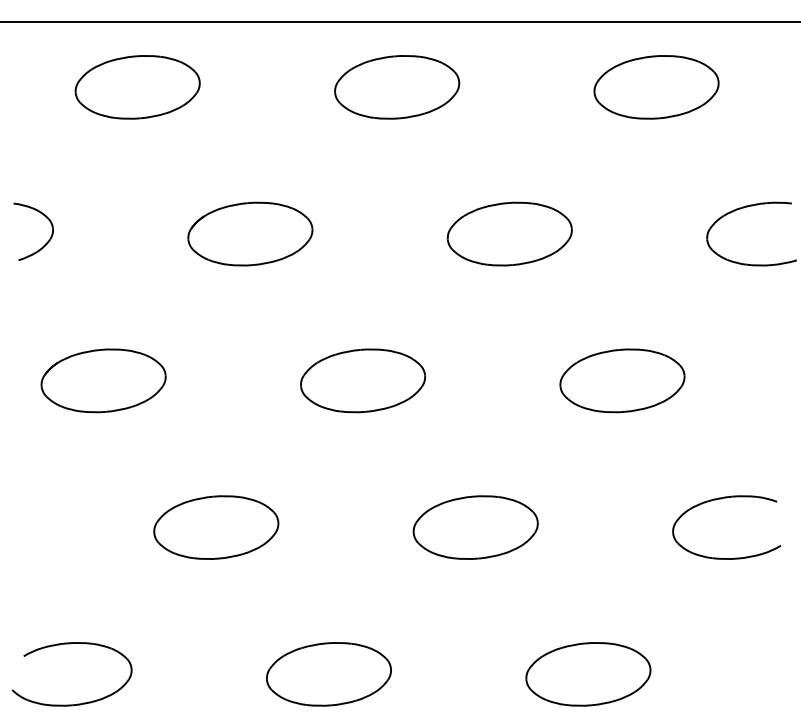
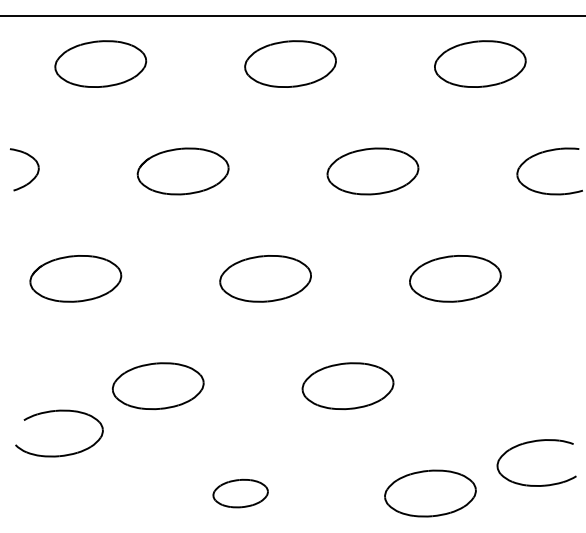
part: (721, 499) -> (532, 442), moved
part: (328, 674) -> (240, 493), size x0.6
part: (77, 703) -> (63, 454), moved

